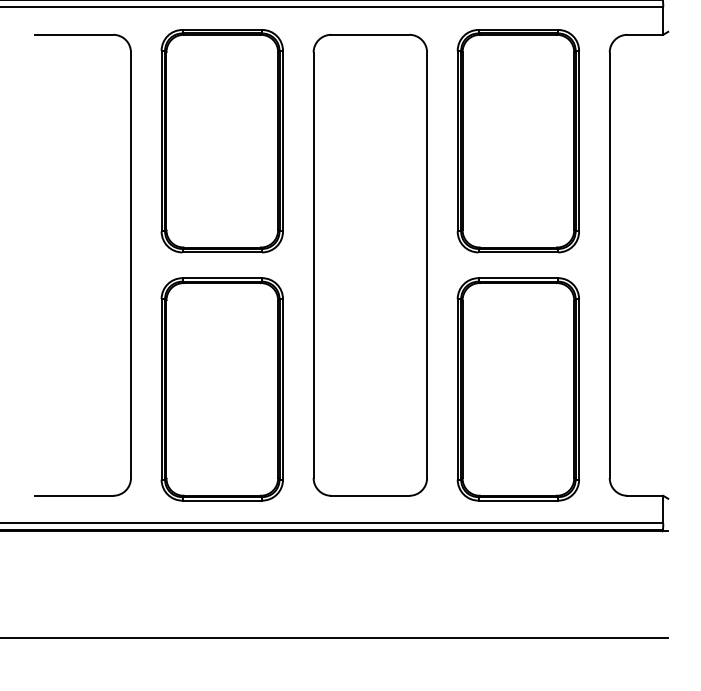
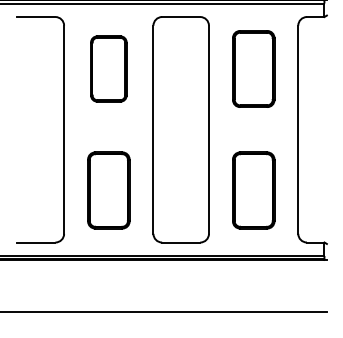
part: (221, 140) -> (108, 68), size x0.6
part: (518, 140) -> (253, 68), size x0.7
part: (221, 389) -> (108, 190), size x0.7
part: (518, 389) -> (253, 190), size x0.7

